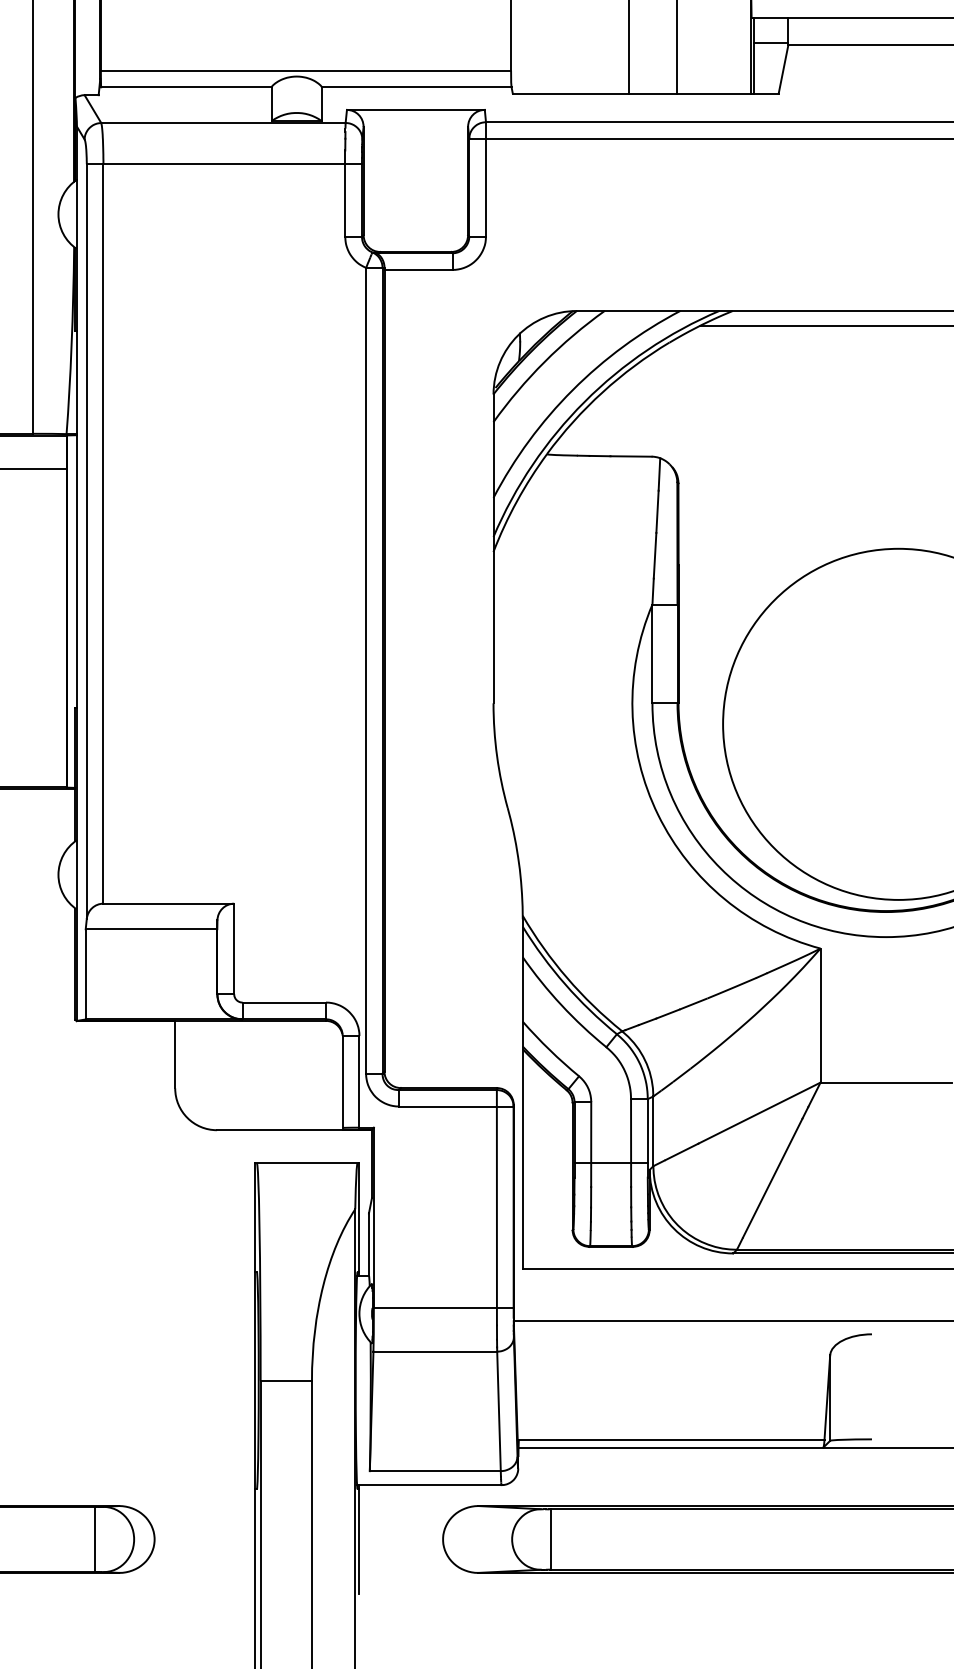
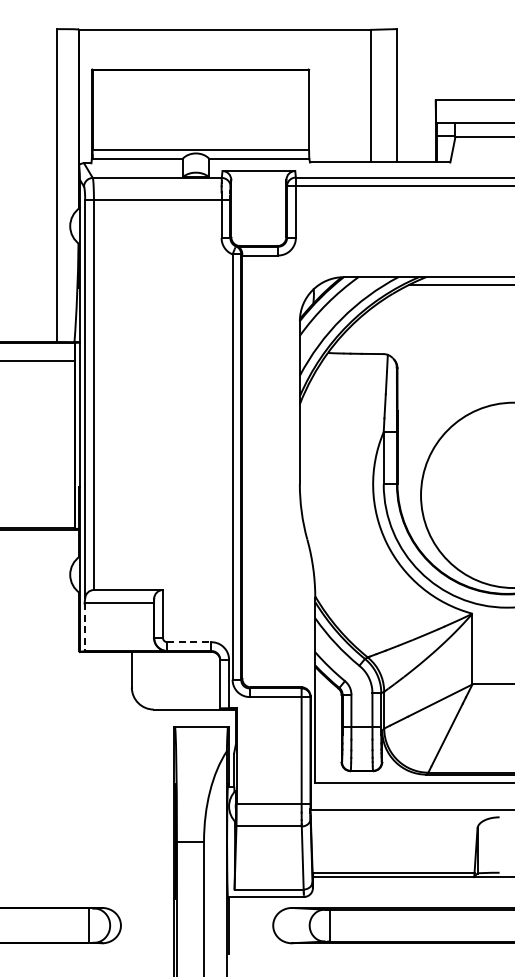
line: (85, 974) -> (84, 627), solid -> dashed
line: (284, 1003) -> (189, 642), solid -> dashed

